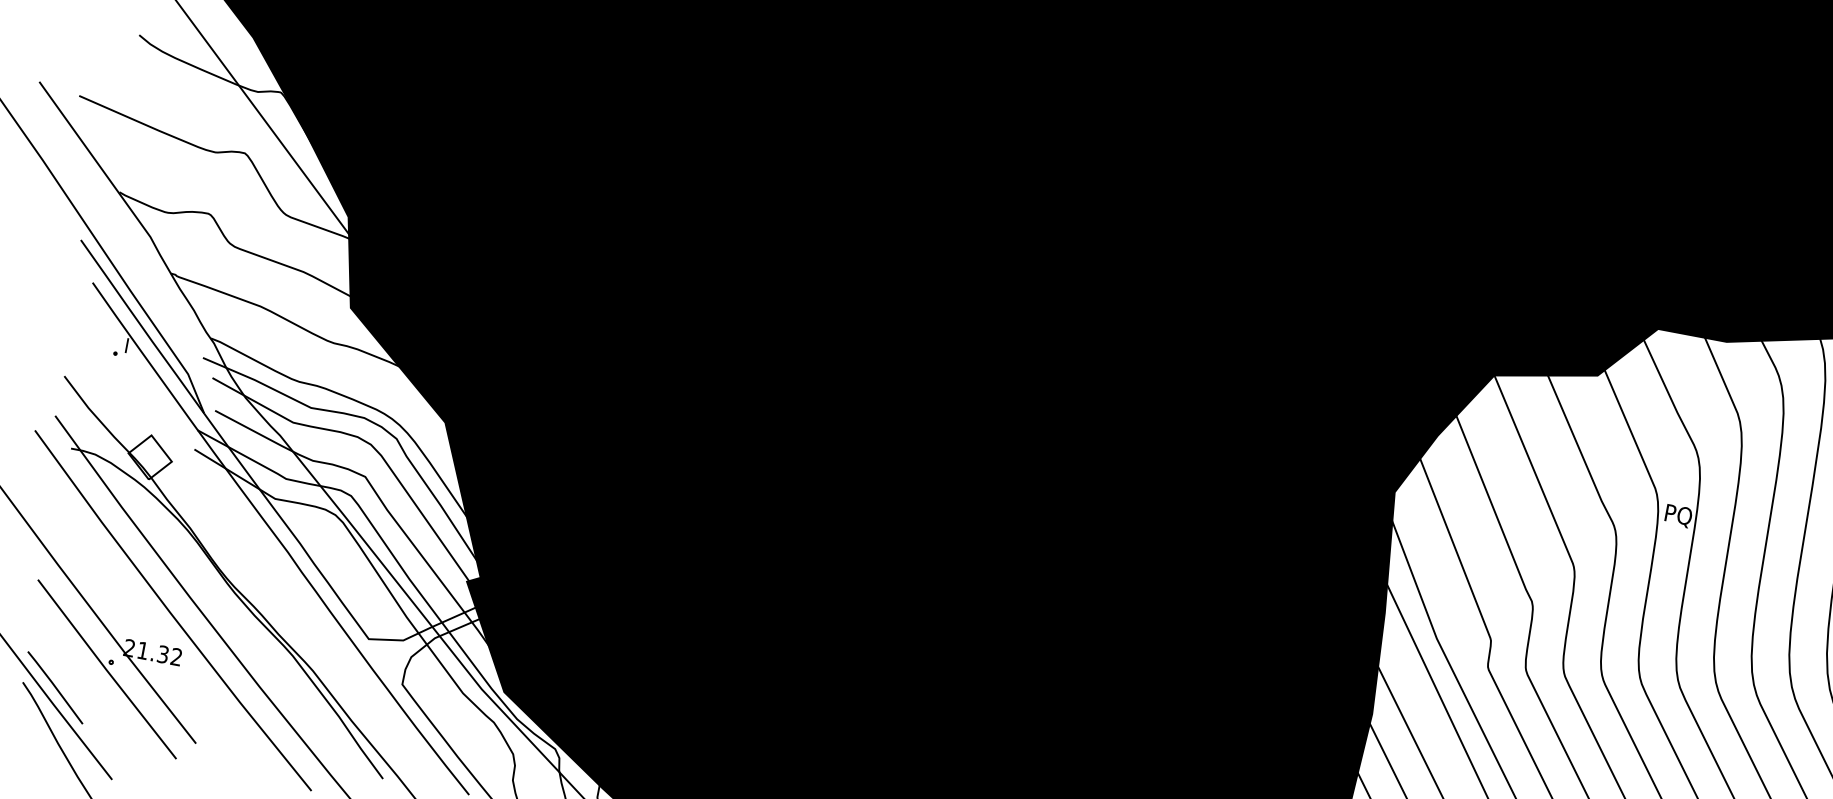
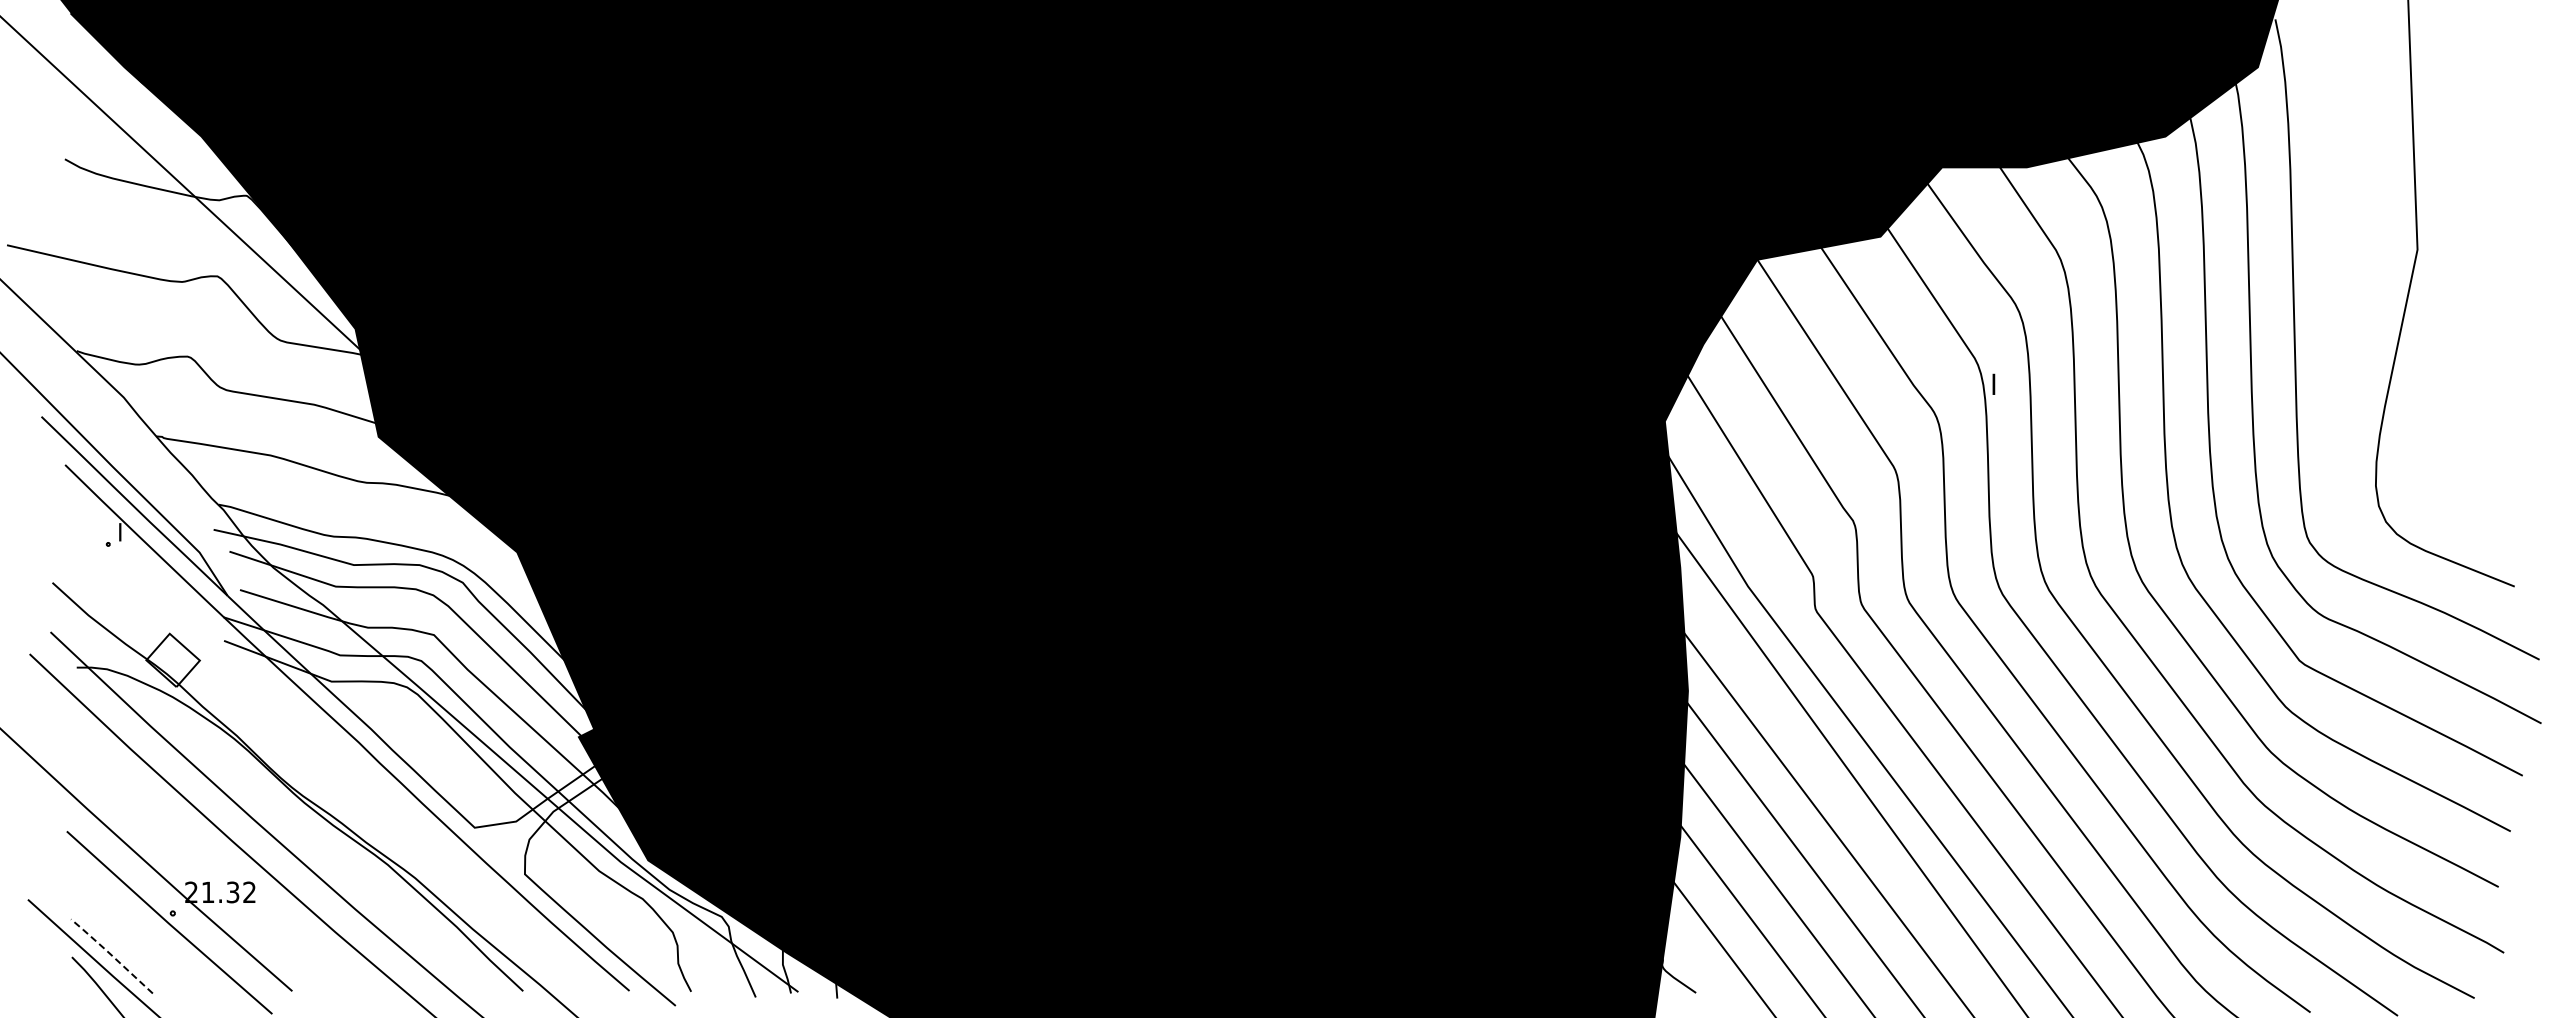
text: (1679, 515) -> (2009, 385), PQ -> I
line: (55, 687) -> (111, 955), solid -> dashed

